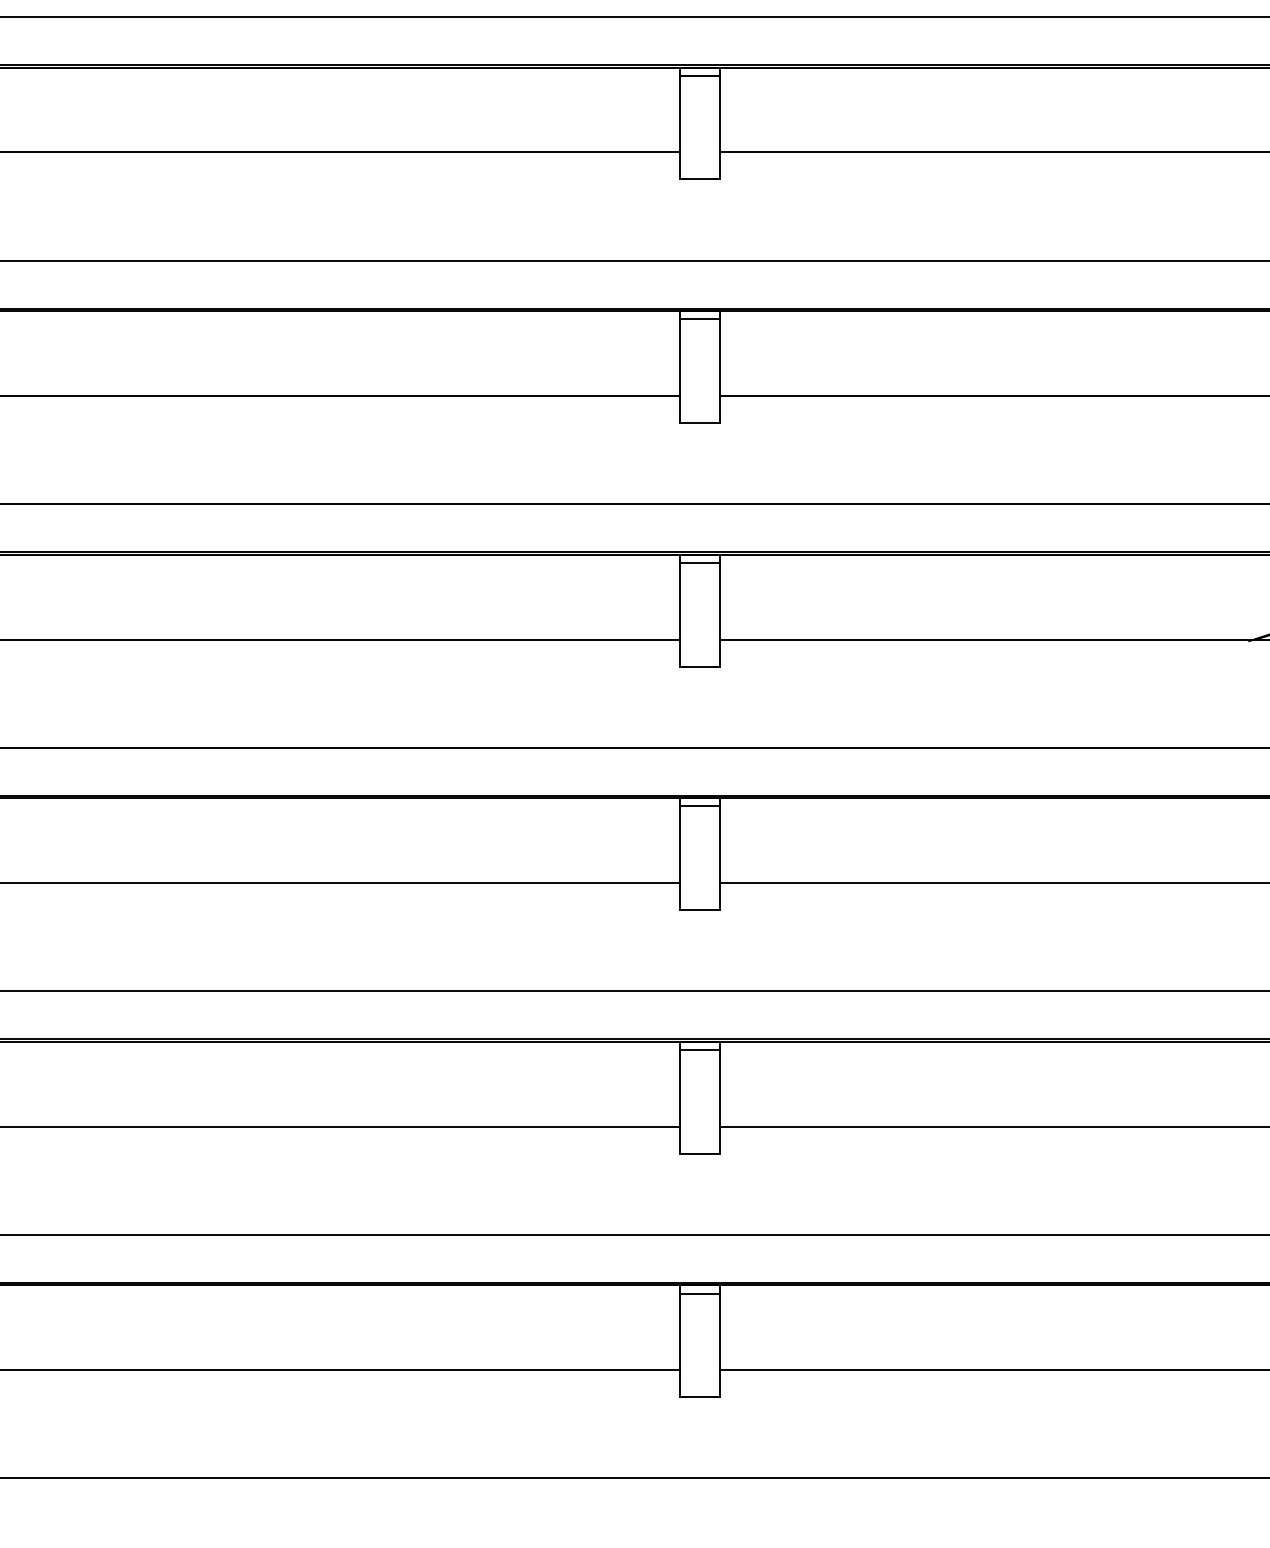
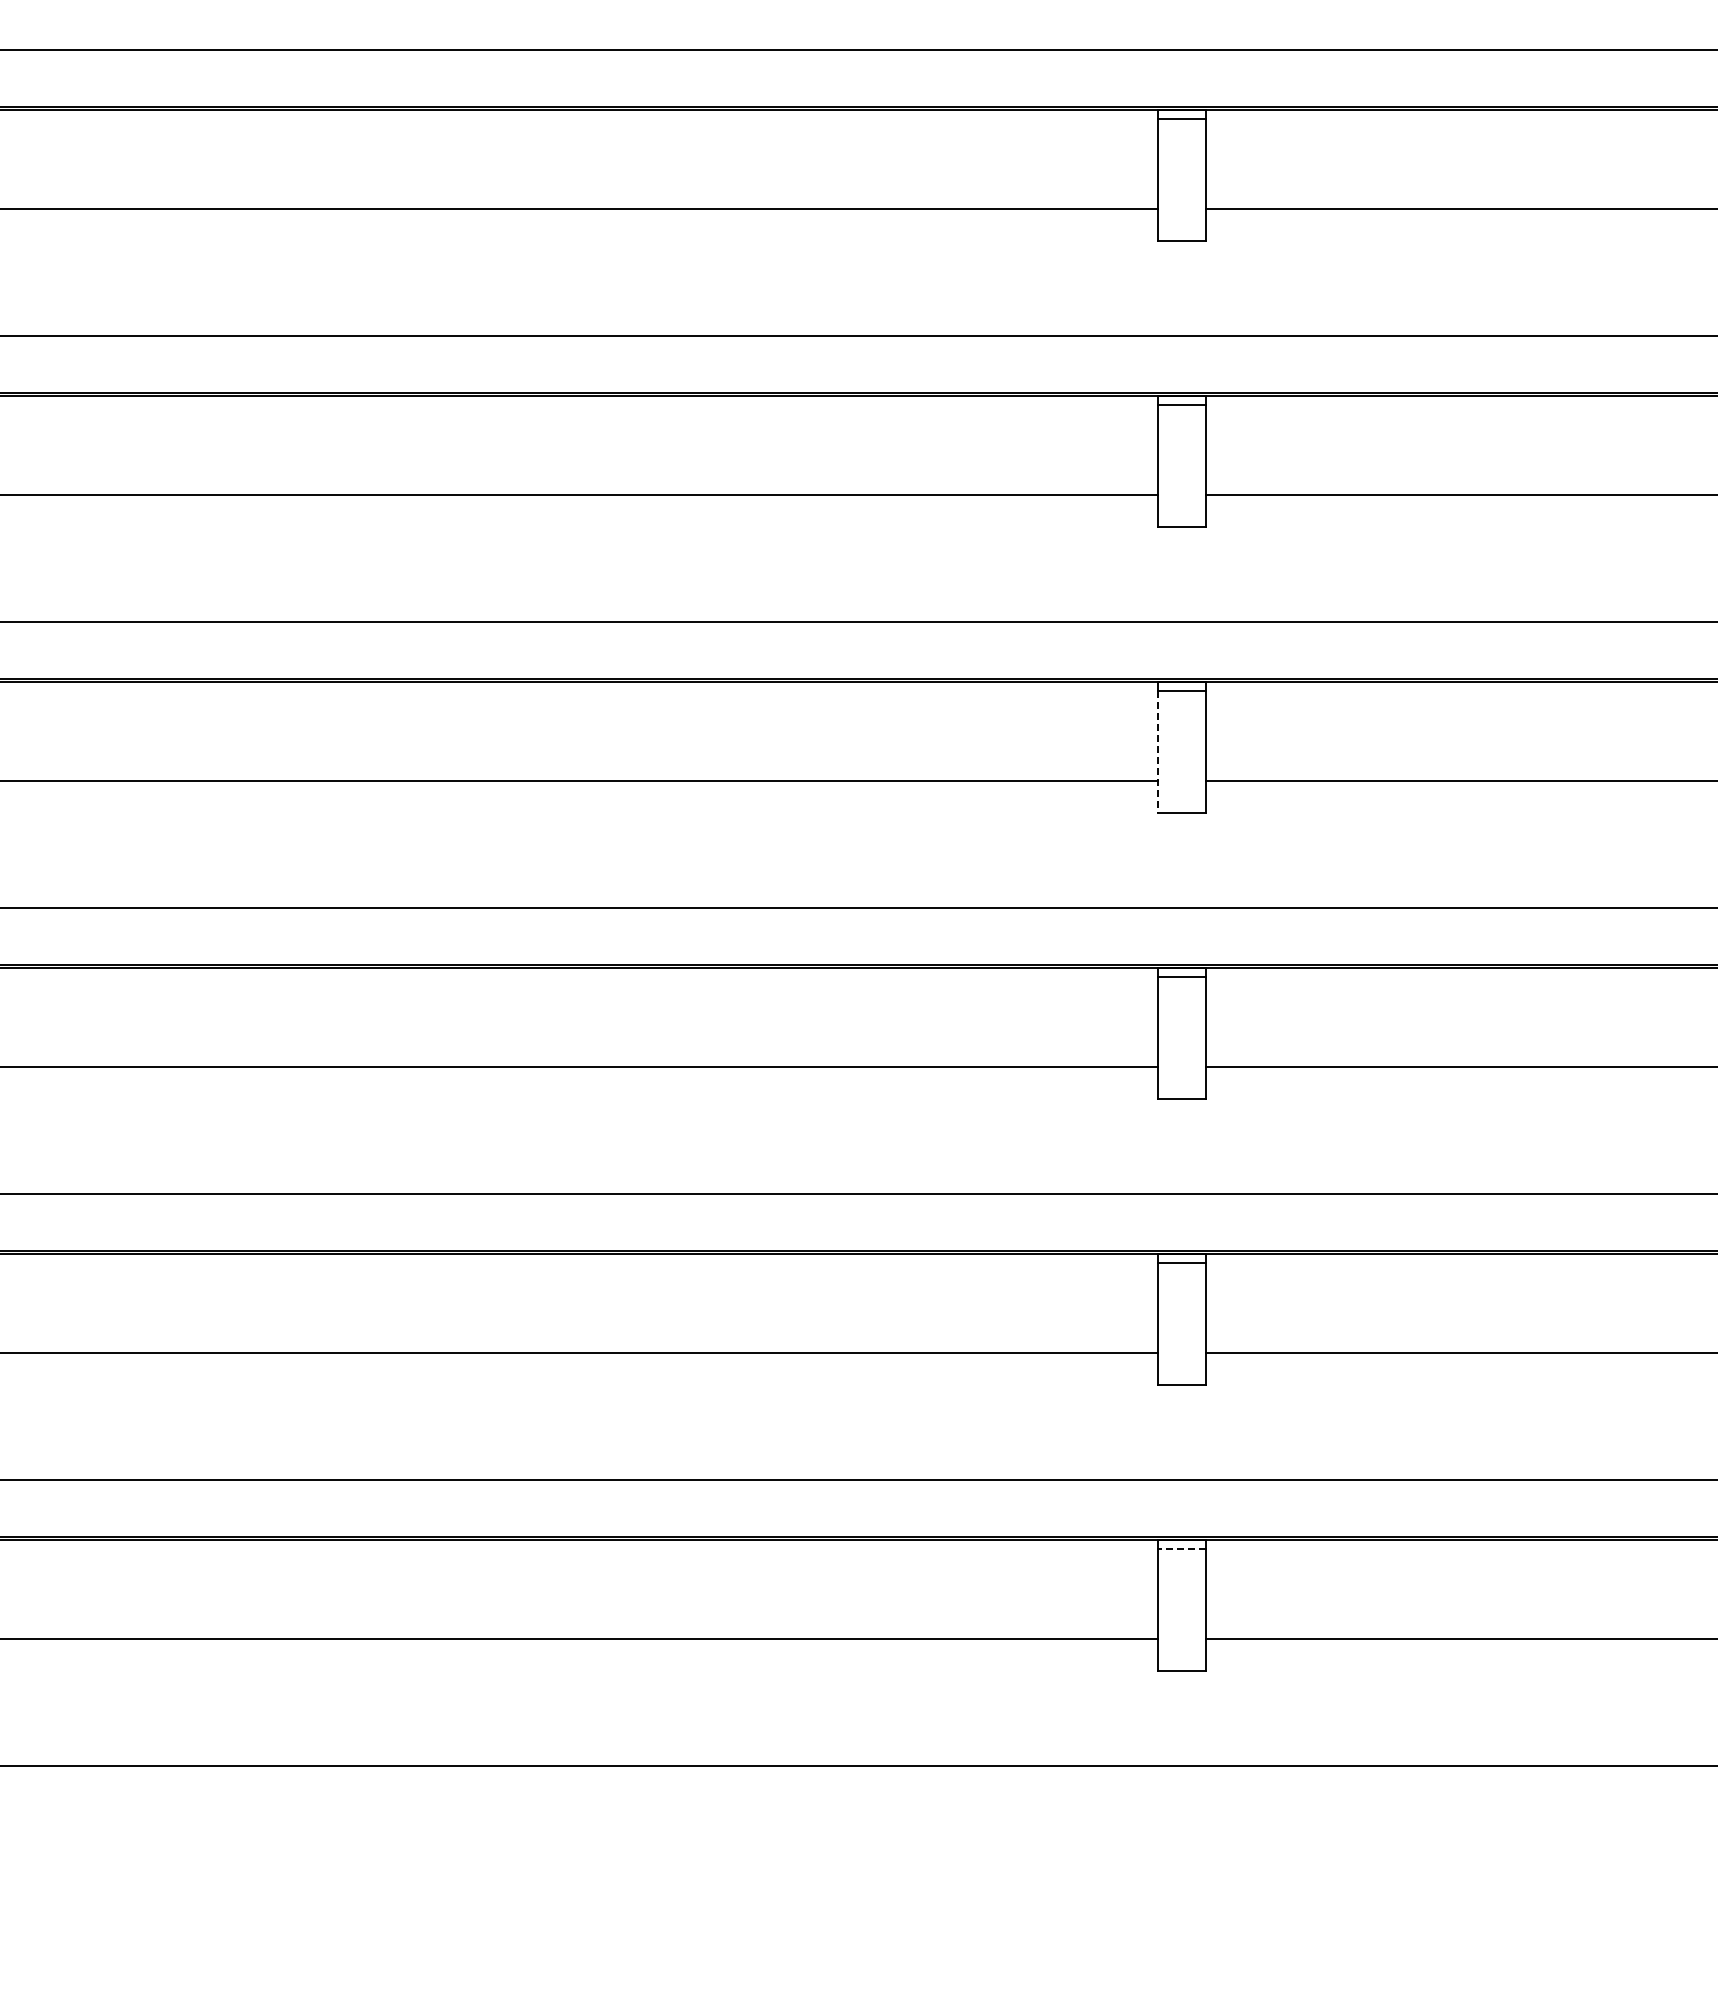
line: (679, 615) -> (1157, 752), solid -> dashed
line: (699, 1293) -> (1181, 1549), solid -> dashed

